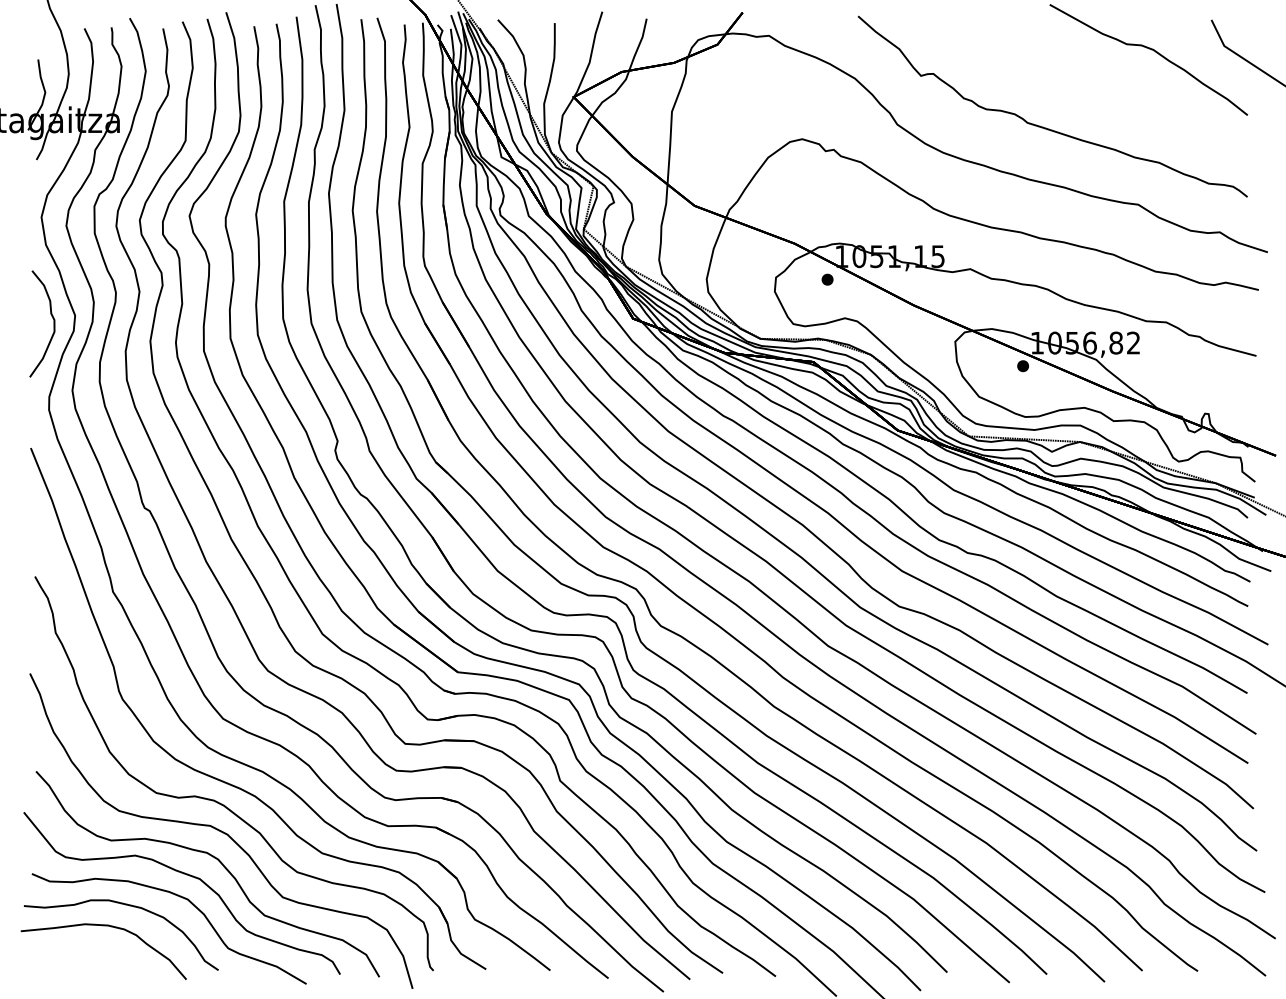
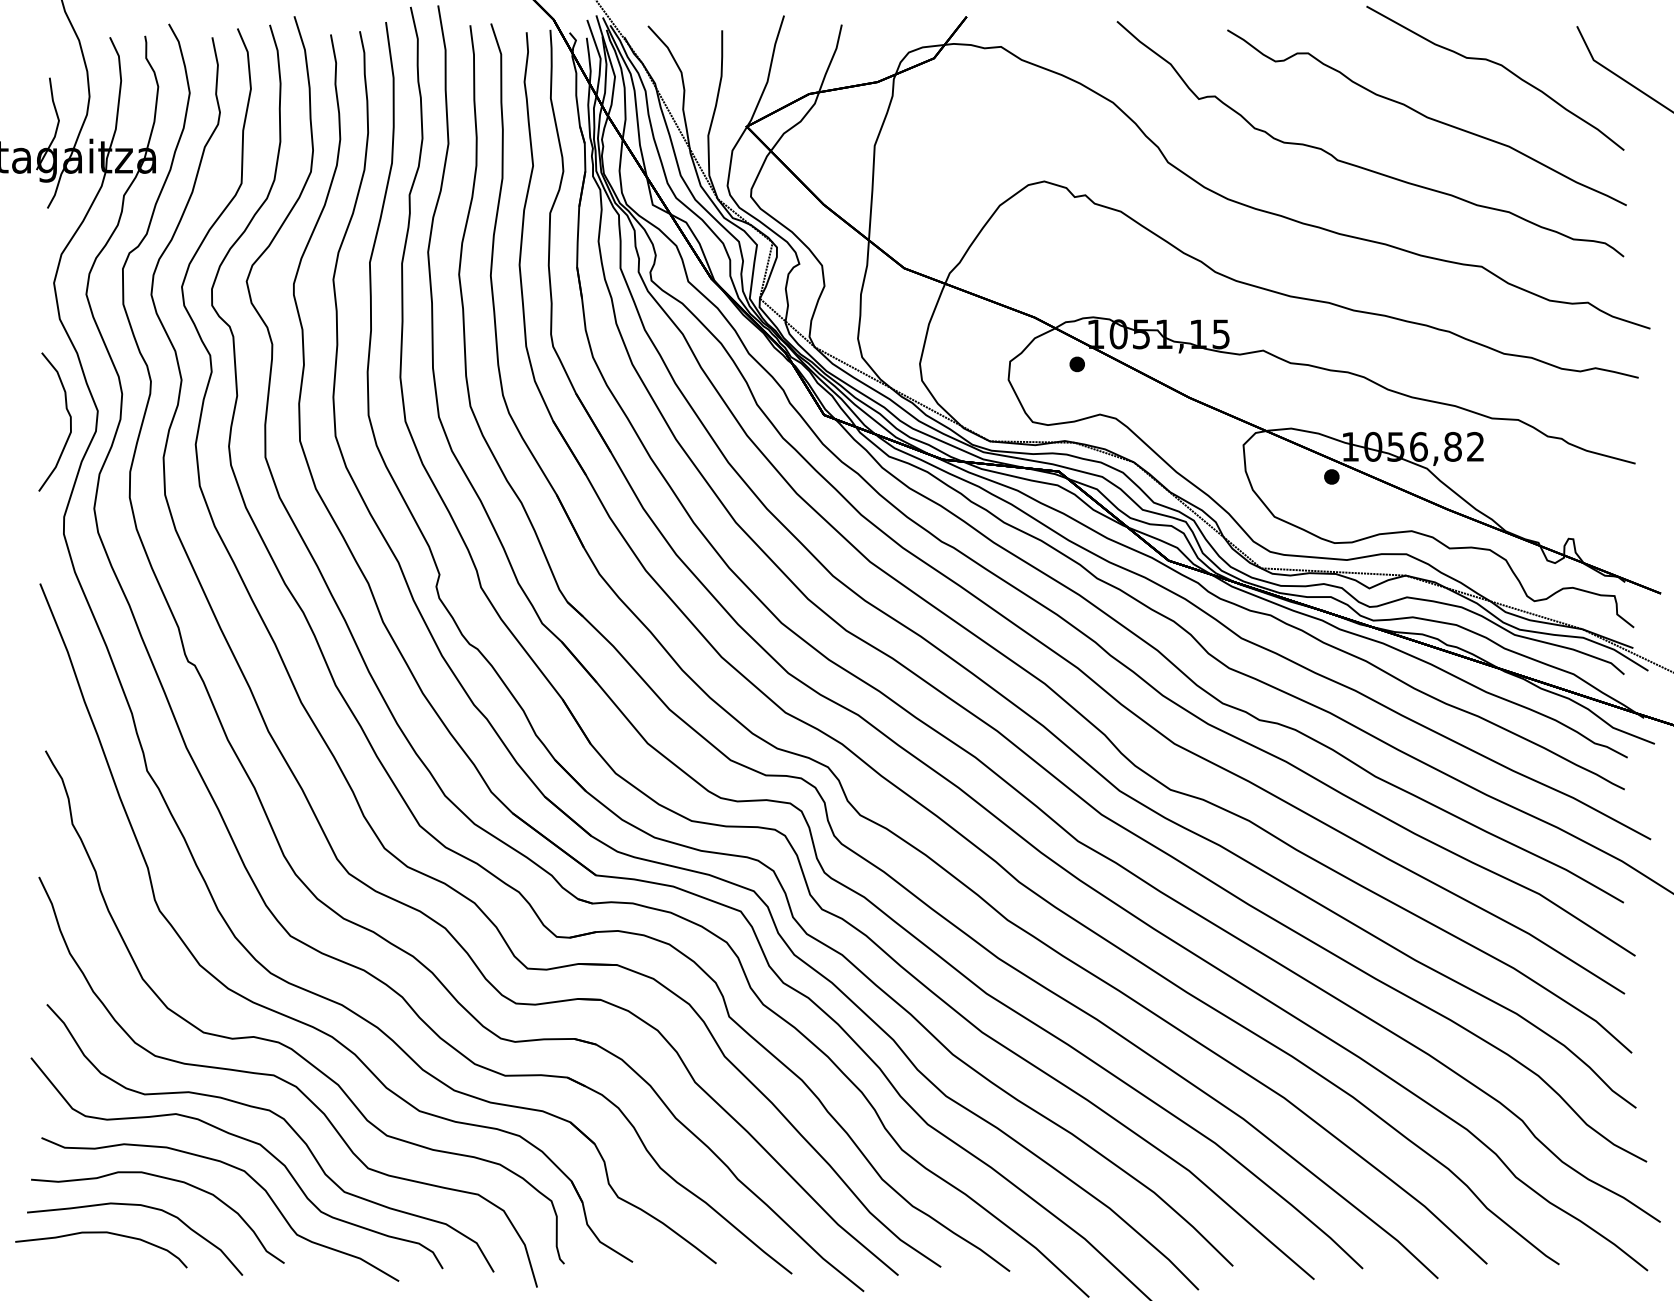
curve: (1095, 90) -> (1426, 117), added
part: (77, 947) -> (101, 1233), added

